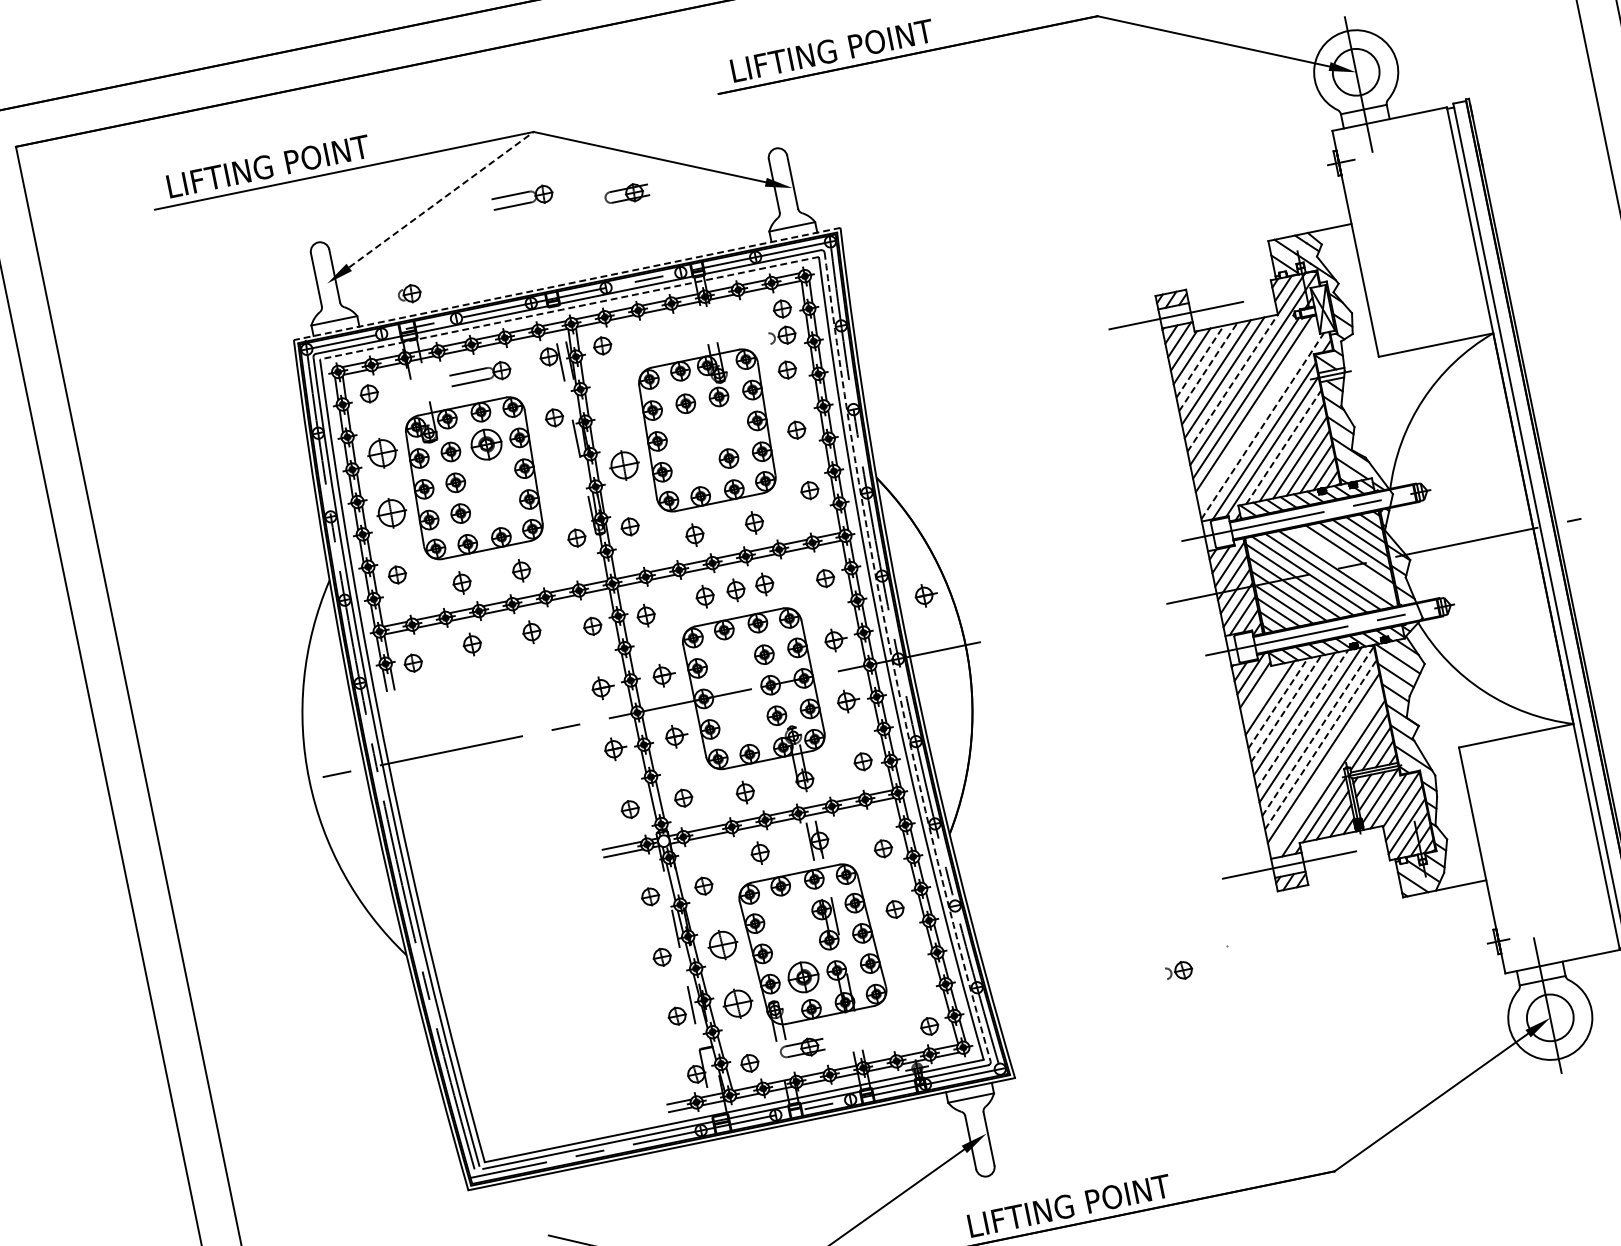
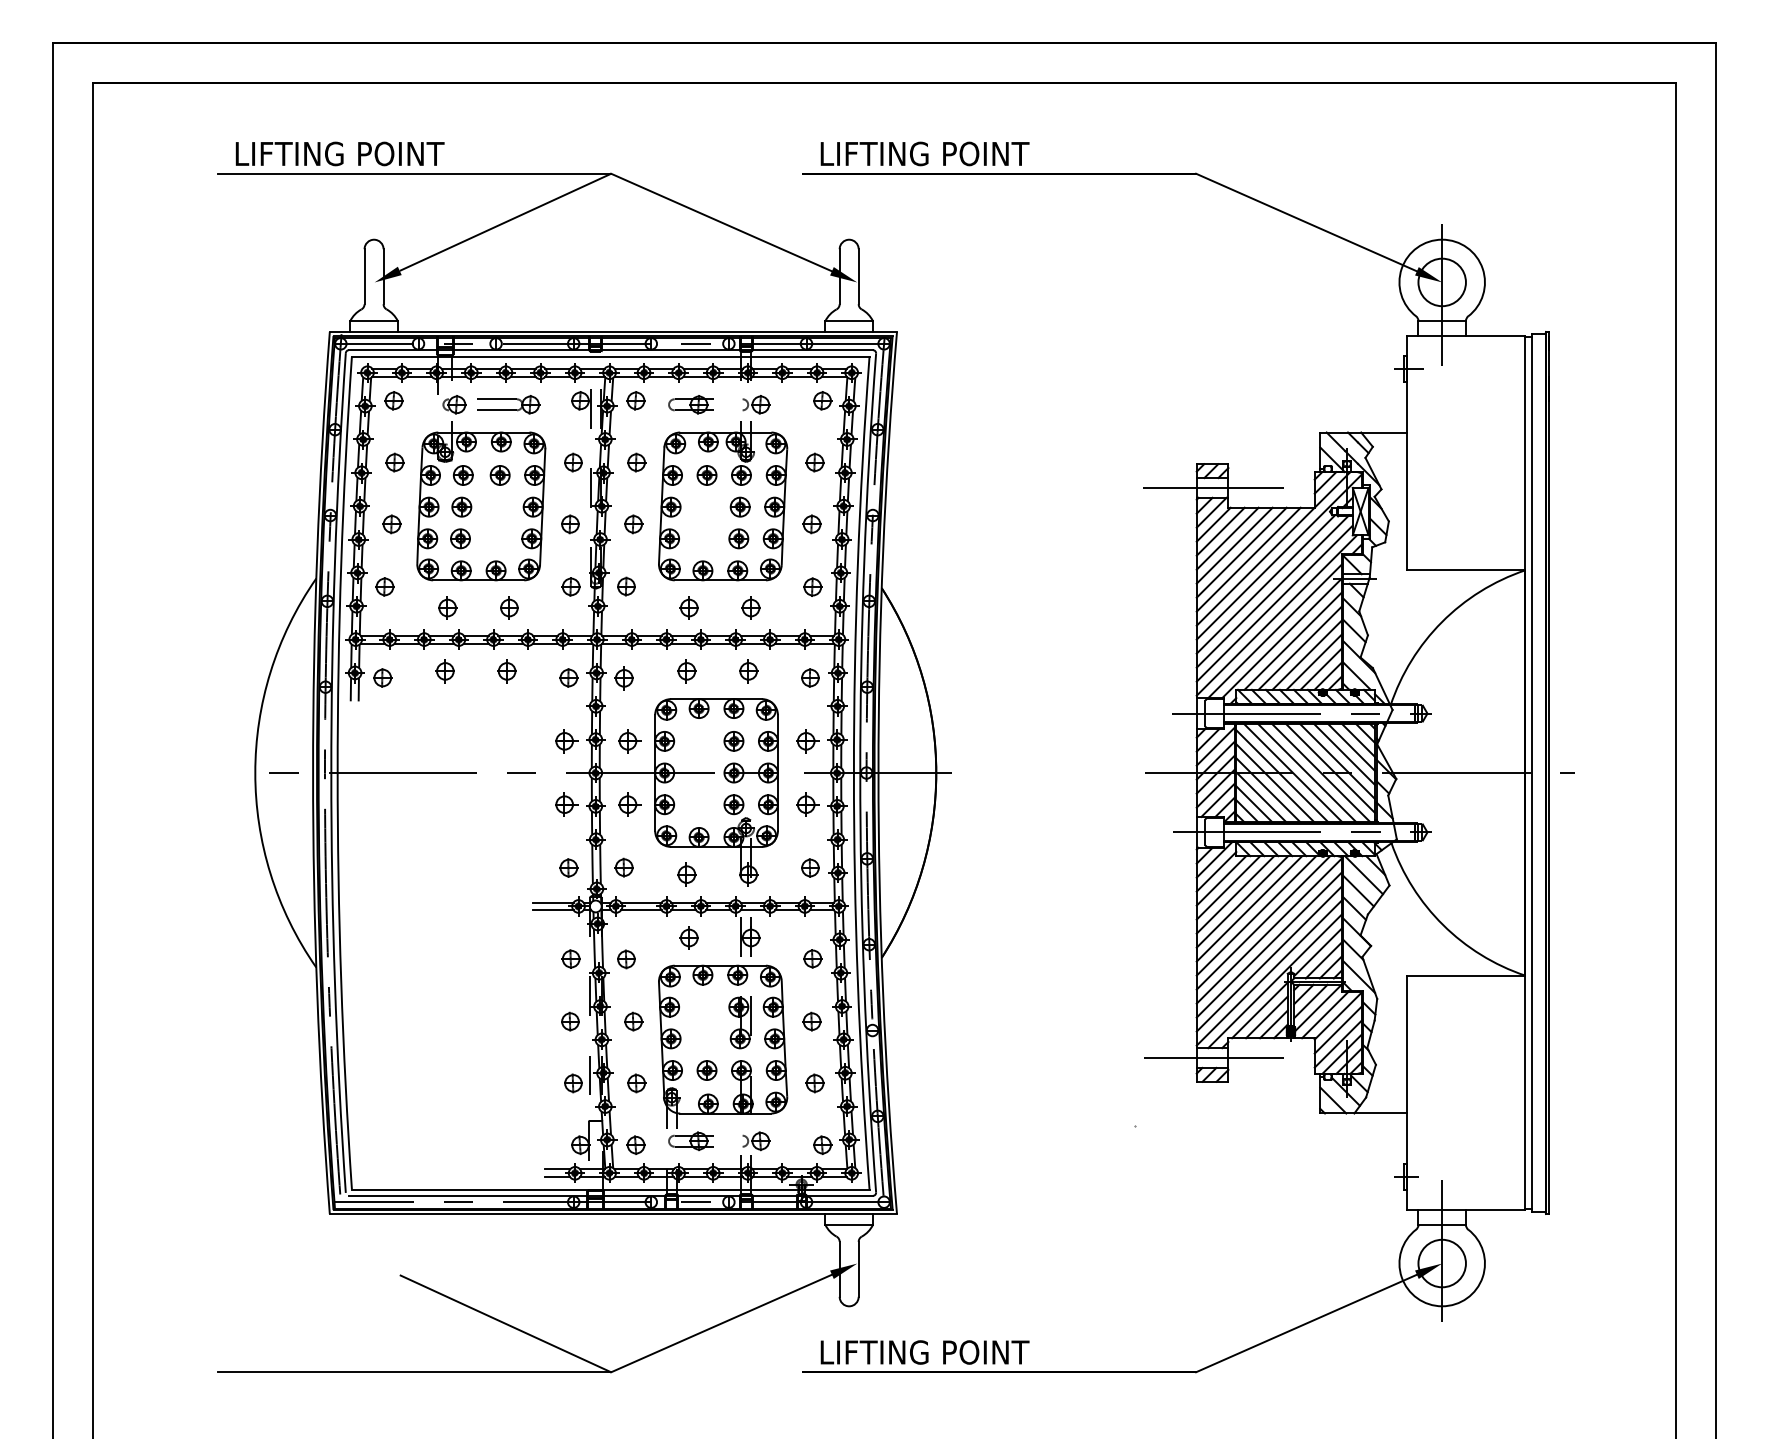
part: (626, 194) -> (690, 404), moved
part: (522, 198) -> (586, 237), removed
line: (441, 199) -> (505, 222), dashed -> solid
line: (567, 283) -> (613, 331), dashed -> solid
part: (409, 293) -> (454, 404), moved
line: (569, 308) -> (610, 356), dashed -> solid
part: (782, 335) -> (756, 404), moved
line: (1199, 361) -> (1227, 538), dashed -> solid
line: (1208, 366) -> (1234, 545), dashed -> solid
line: (1233, 382) -> (1256, 566), dashed -> solid
part: (615, 405) -> (636, 462), added
line: (1258, 414) -> (1274, 603), added
line: (1263, 425) -> (1277, 615), dashed -> solid
part: (723, 427) -> (739, 506), added
part: (485, 444) -> (499, 475), size x0.62
line: (1283, 446) -> (1293, 640), dashed -> solid
part: (382, 453) -> (394, 462), size x0.62
part: (624, 465) -> (633, 524), size x0.62
part: (563, 478) -> (570, 524), added
part: (391, 513) -> (391, 524), size x0.62
line: (1343, 562) -> (1329, 767), added
part: (735, 590) -> (718, 671), removed
part: (925, 595) -> (906, 715), removed
arc: (892, 660) -> (860, 773), dashed -> solid
line: (1261, 692) -> (1221, 880), added
line: (1278, 703) -> (1235, 894), dashed -> solid
line: (1286, 708) -> (1242, 901), dashed -> solid
line: (1302, 719) -> (1256, 915), dashed -> solid
line: (1317, 731) -> (1269, 930), dashed -> solid
line: (1320, 744) -> (1269, 944), dashed -> solid
line: (1326, 771) -> (1269, 972), added
part: (722, 944) -> (633, 1021), size x0.62
part: (909, 968) -> (814, 1083), added
part: (1179, 971) -> (756, 1141), moved
part: (803, 977) -> (706, 1070), size x0.62
part: (738, 1003) -> (636, 1083), size x0.62

